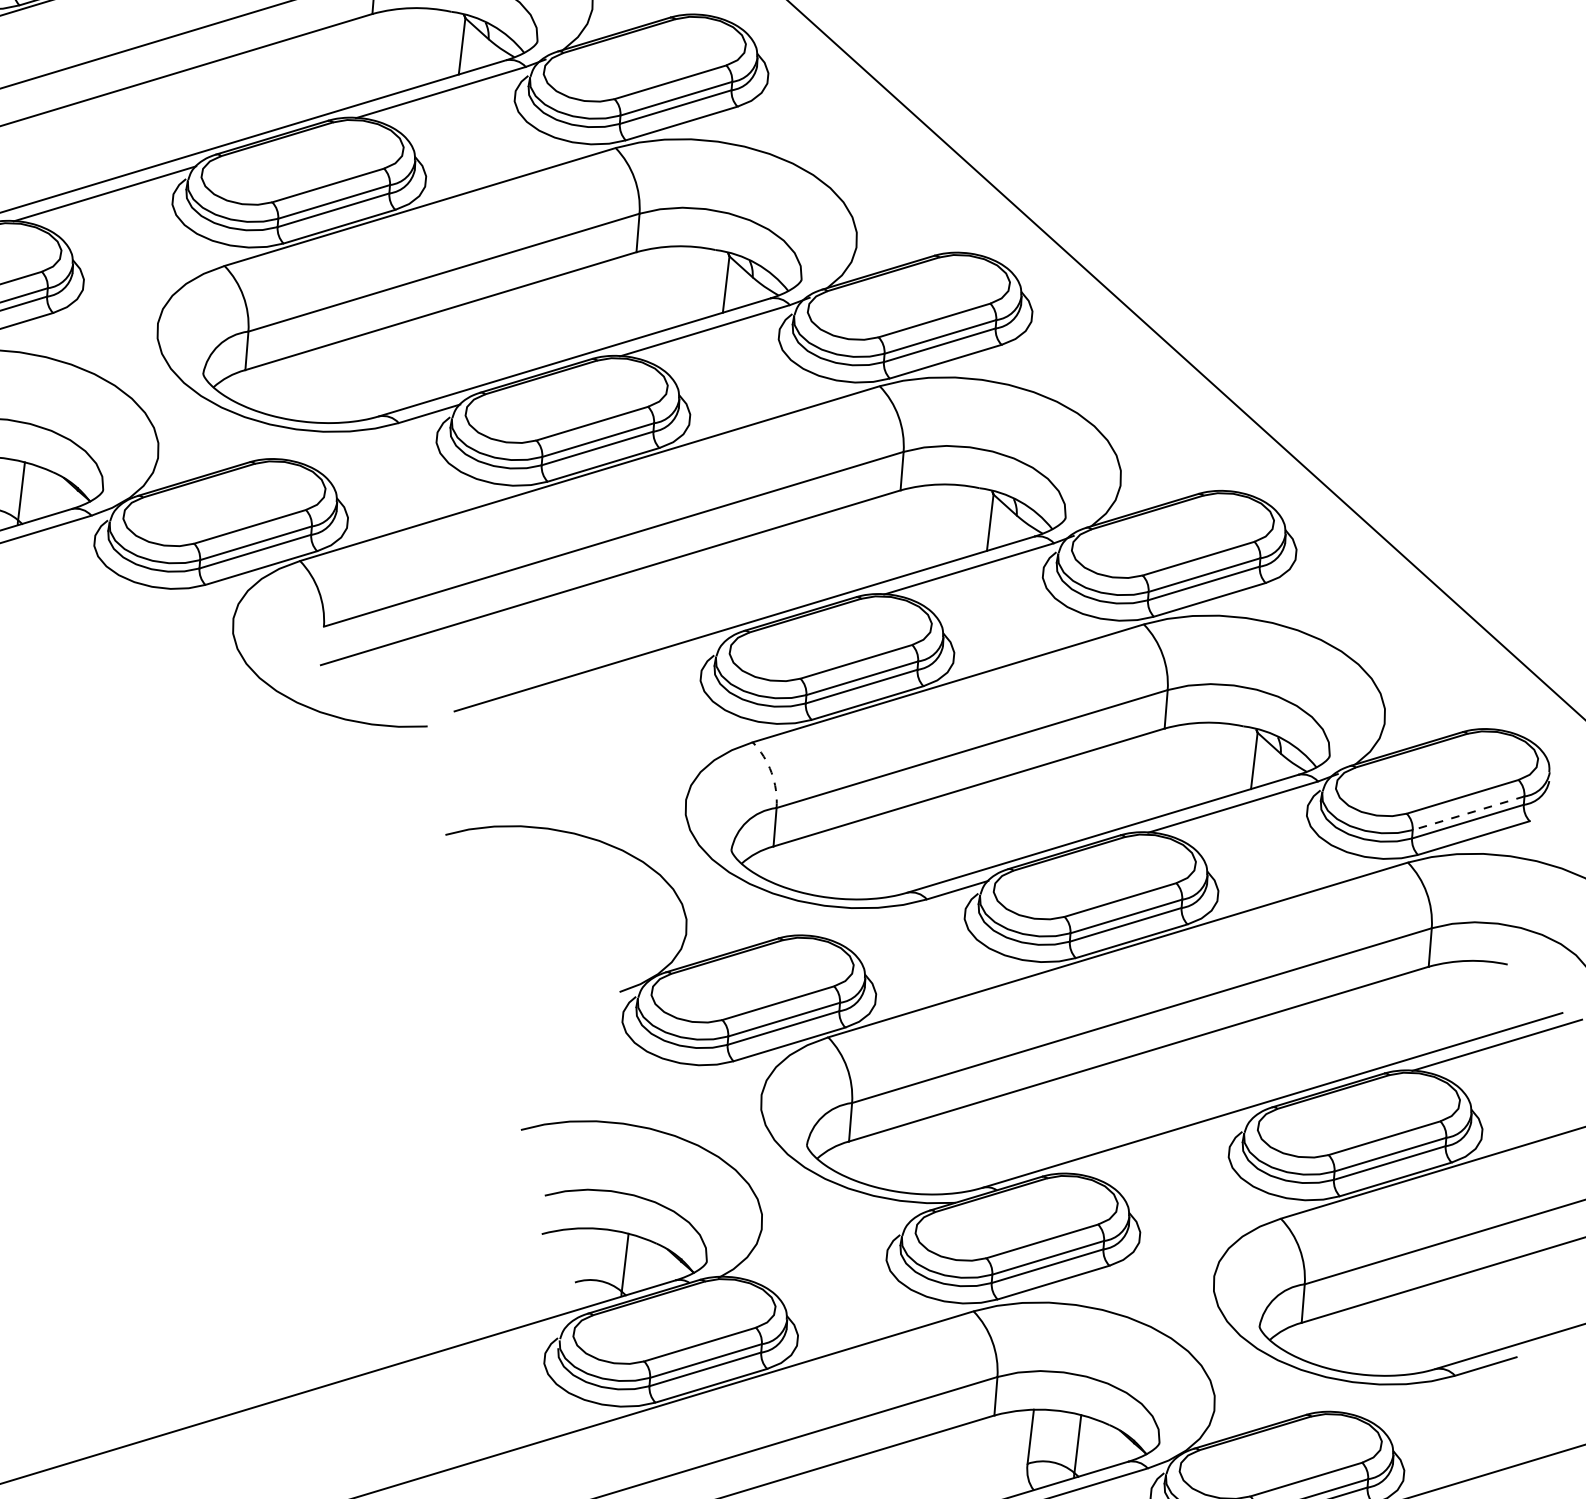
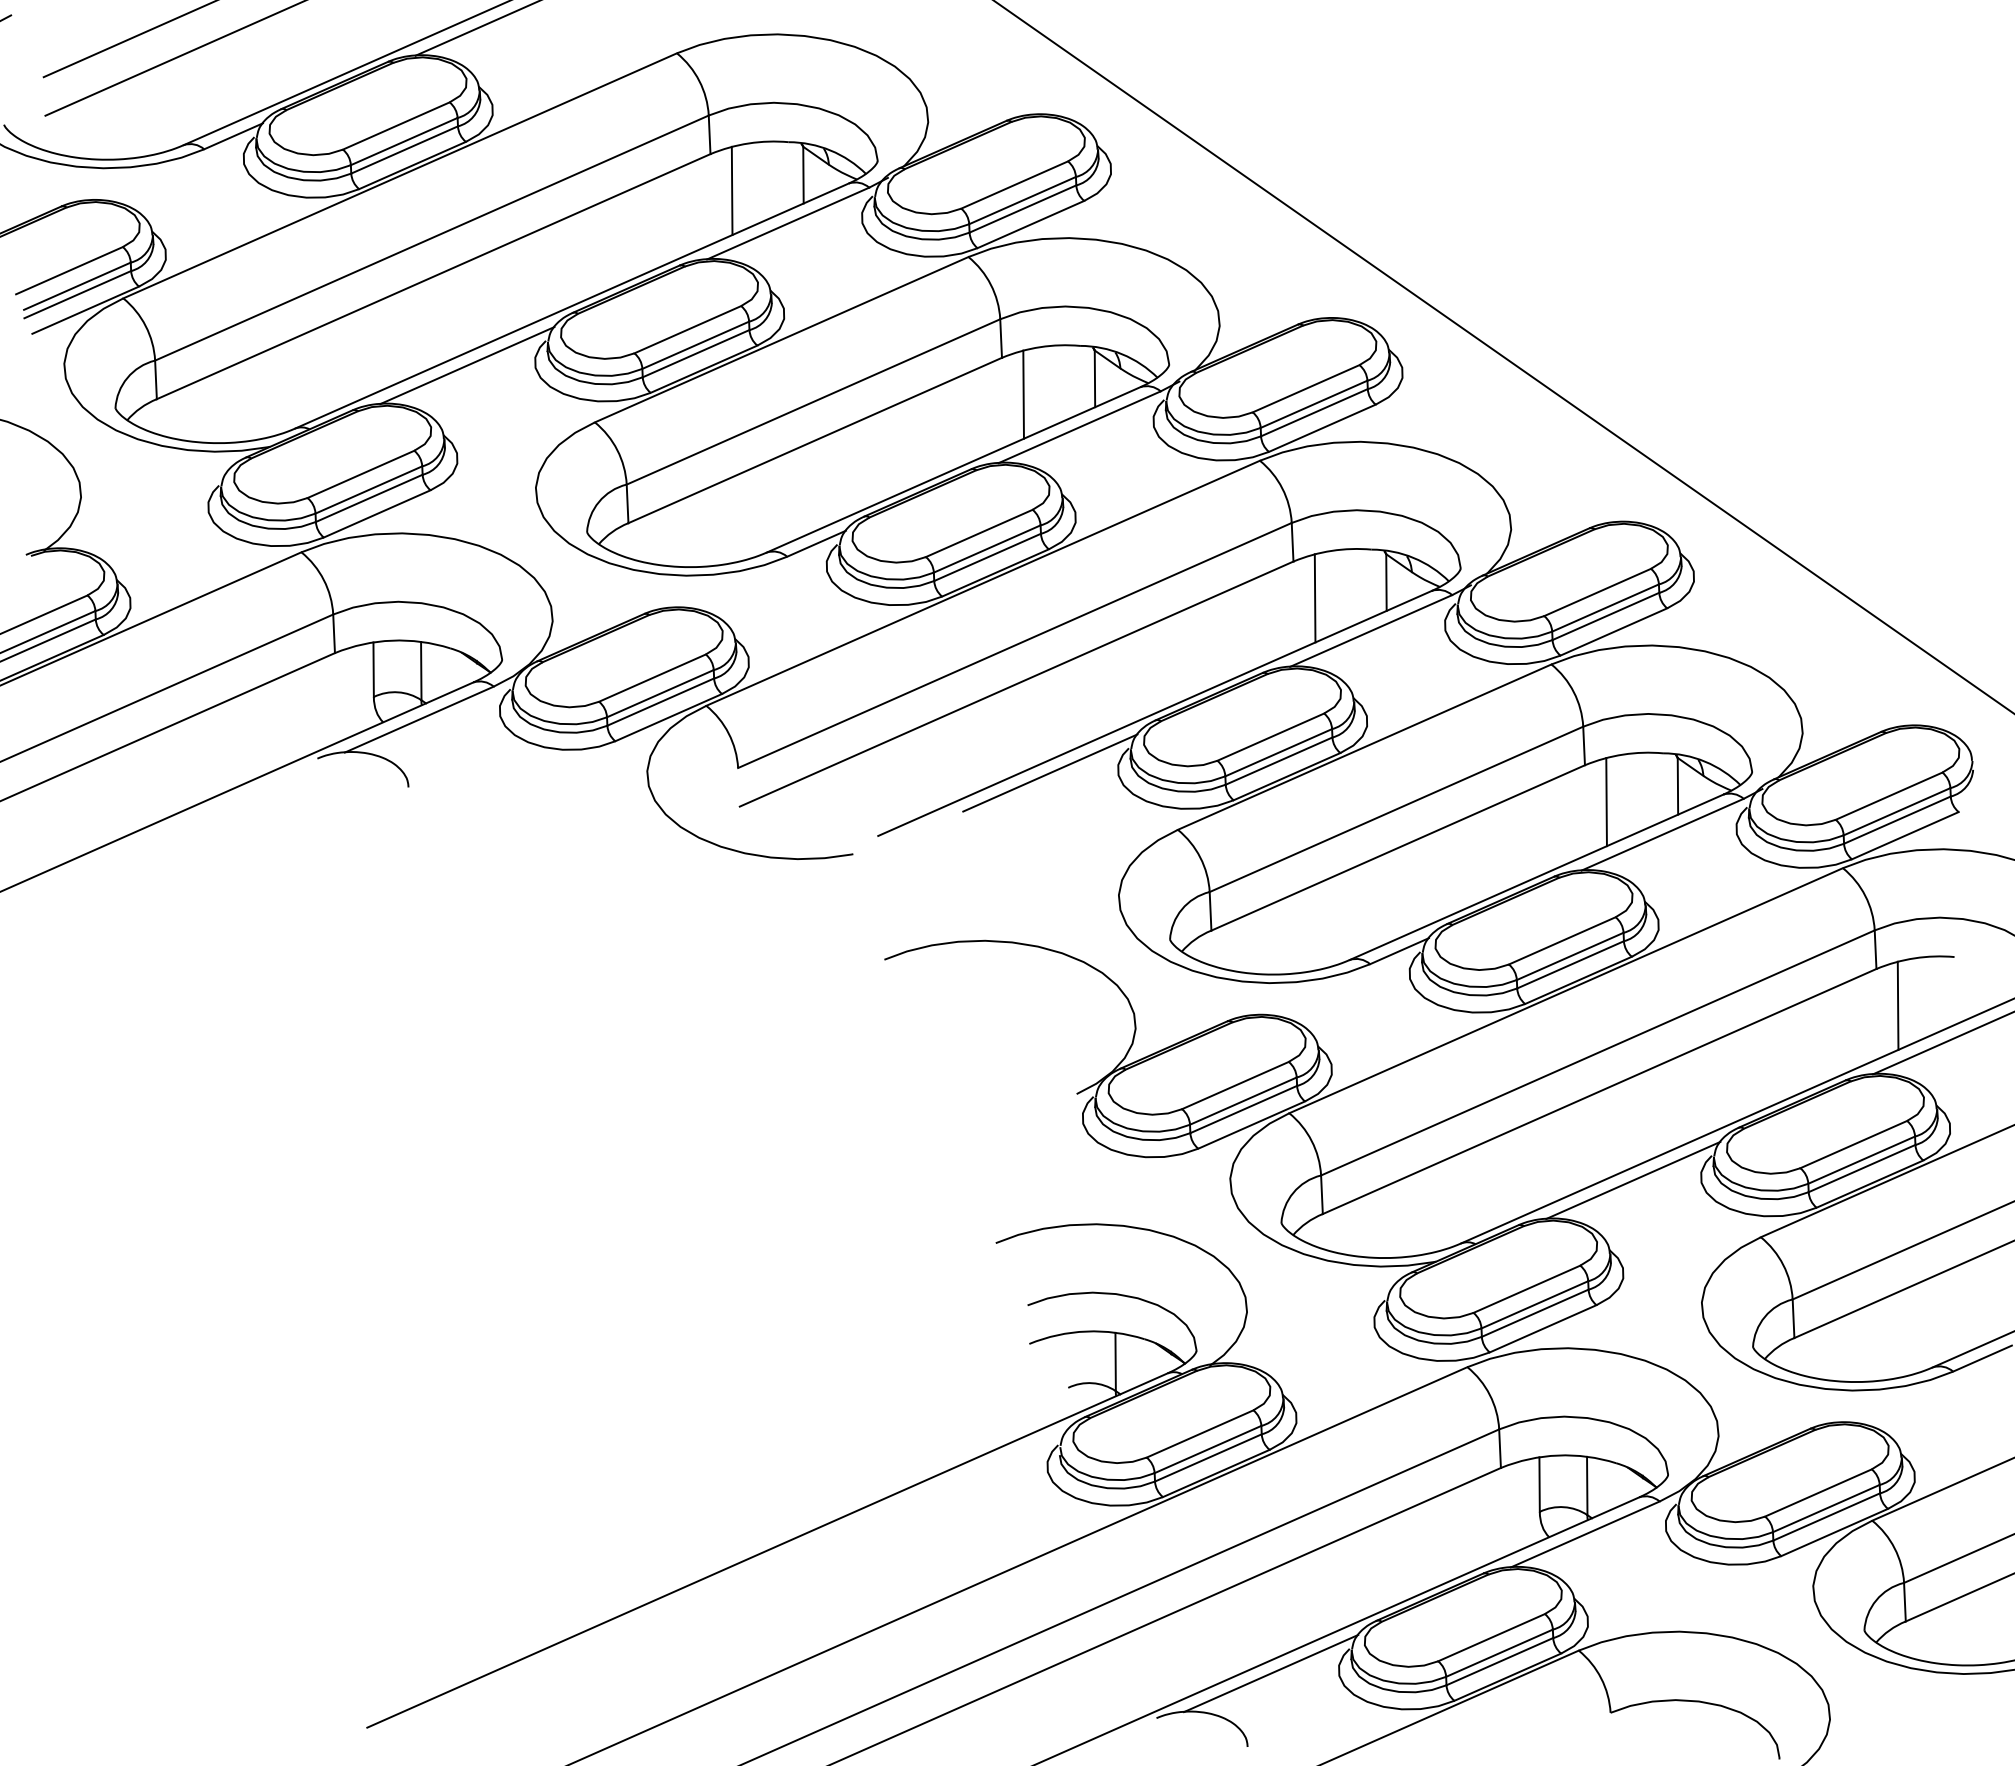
line: (388, 52) -> (731, 190), added
line: (653, 291) -> (1023, 394), added
line: (916, 529) -> (1314, 598), added
line: (633, 669) -> (1050, 772), added
line: (1181, 767) -> (1606, 801), added
arc: (771, 772) -> (1200, 857), dashed -> solid
line: (1468, 812) -> (1896, 811), dashed -> solid
line: (1445, 1005) -> (1897, 1005), added
line: (1161, 1146) -> (1633, 1180), added

